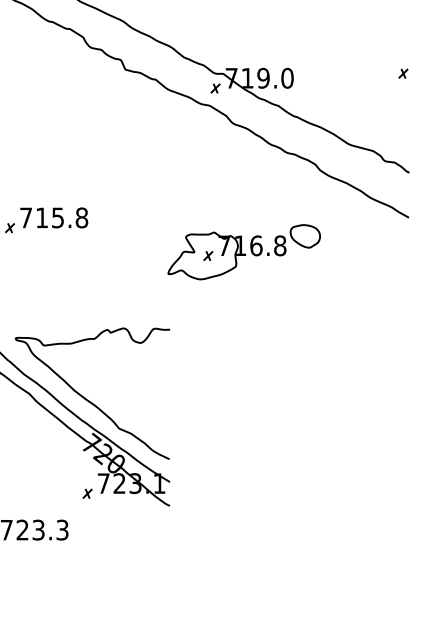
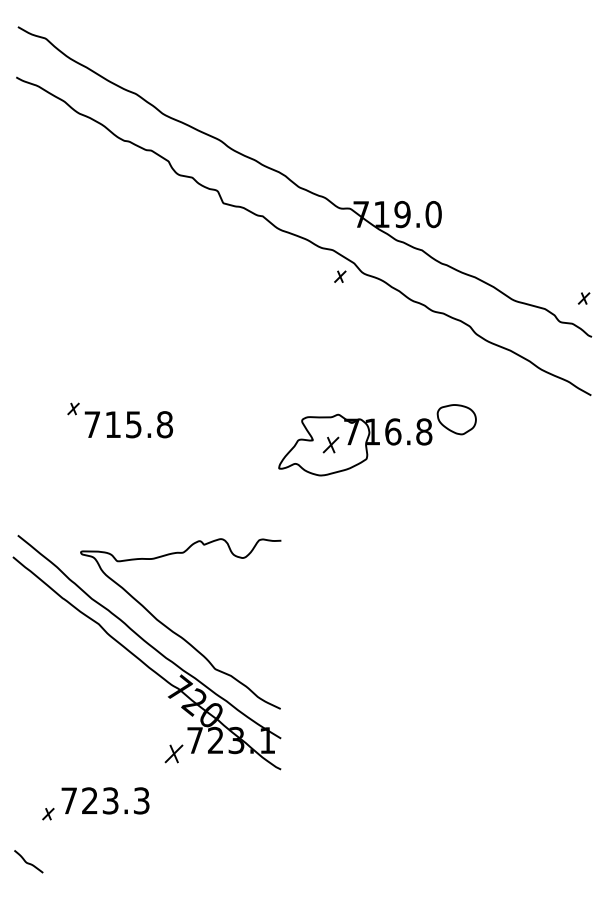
part: (402, 73) -> (583, 298), moved
part: (215, 88) -> (340, 276), moved
text: (53, 217) -> (128, 424), moved
part: (208, 256) -> (330, 445), size x1.4
part: (87, 493) -> (174, 753), size x1.6

